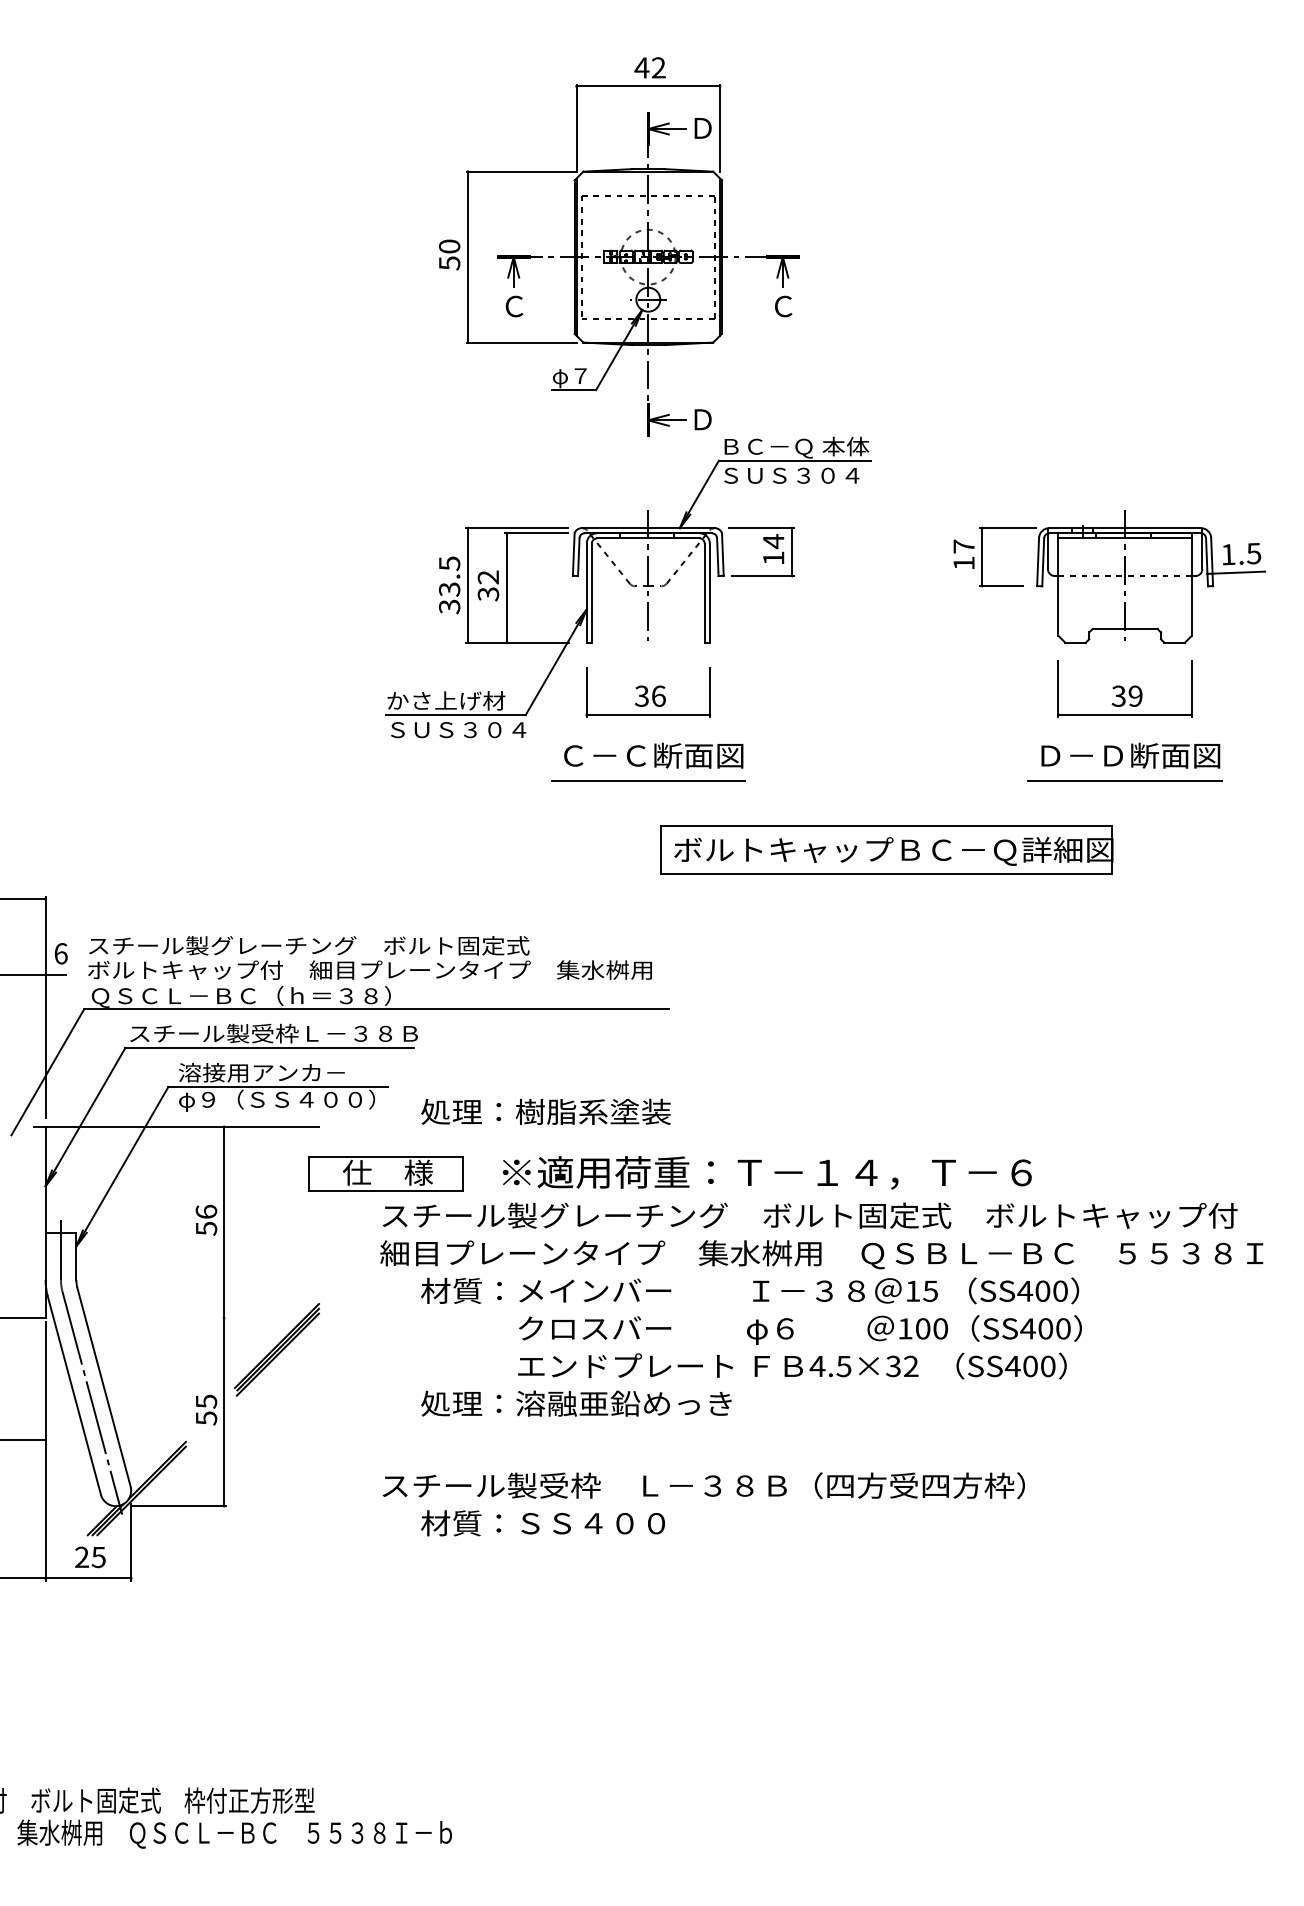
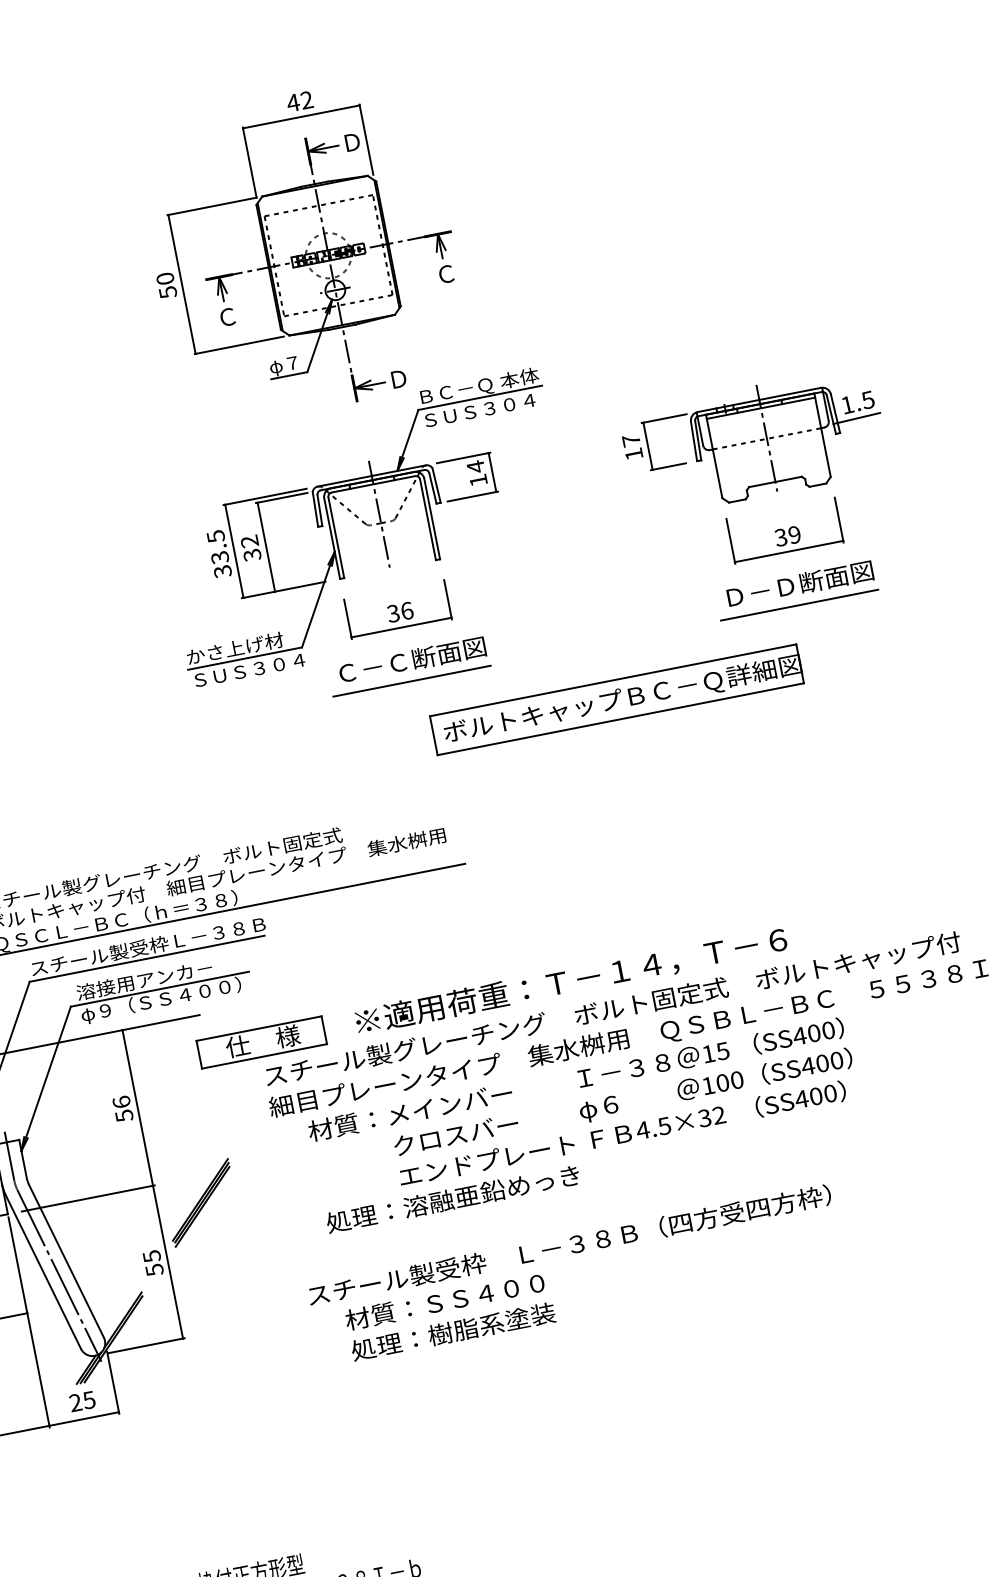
text: (545, 1111) -> (452, 1331), moved
line: (144, 1318) -> (88, 1198), added

